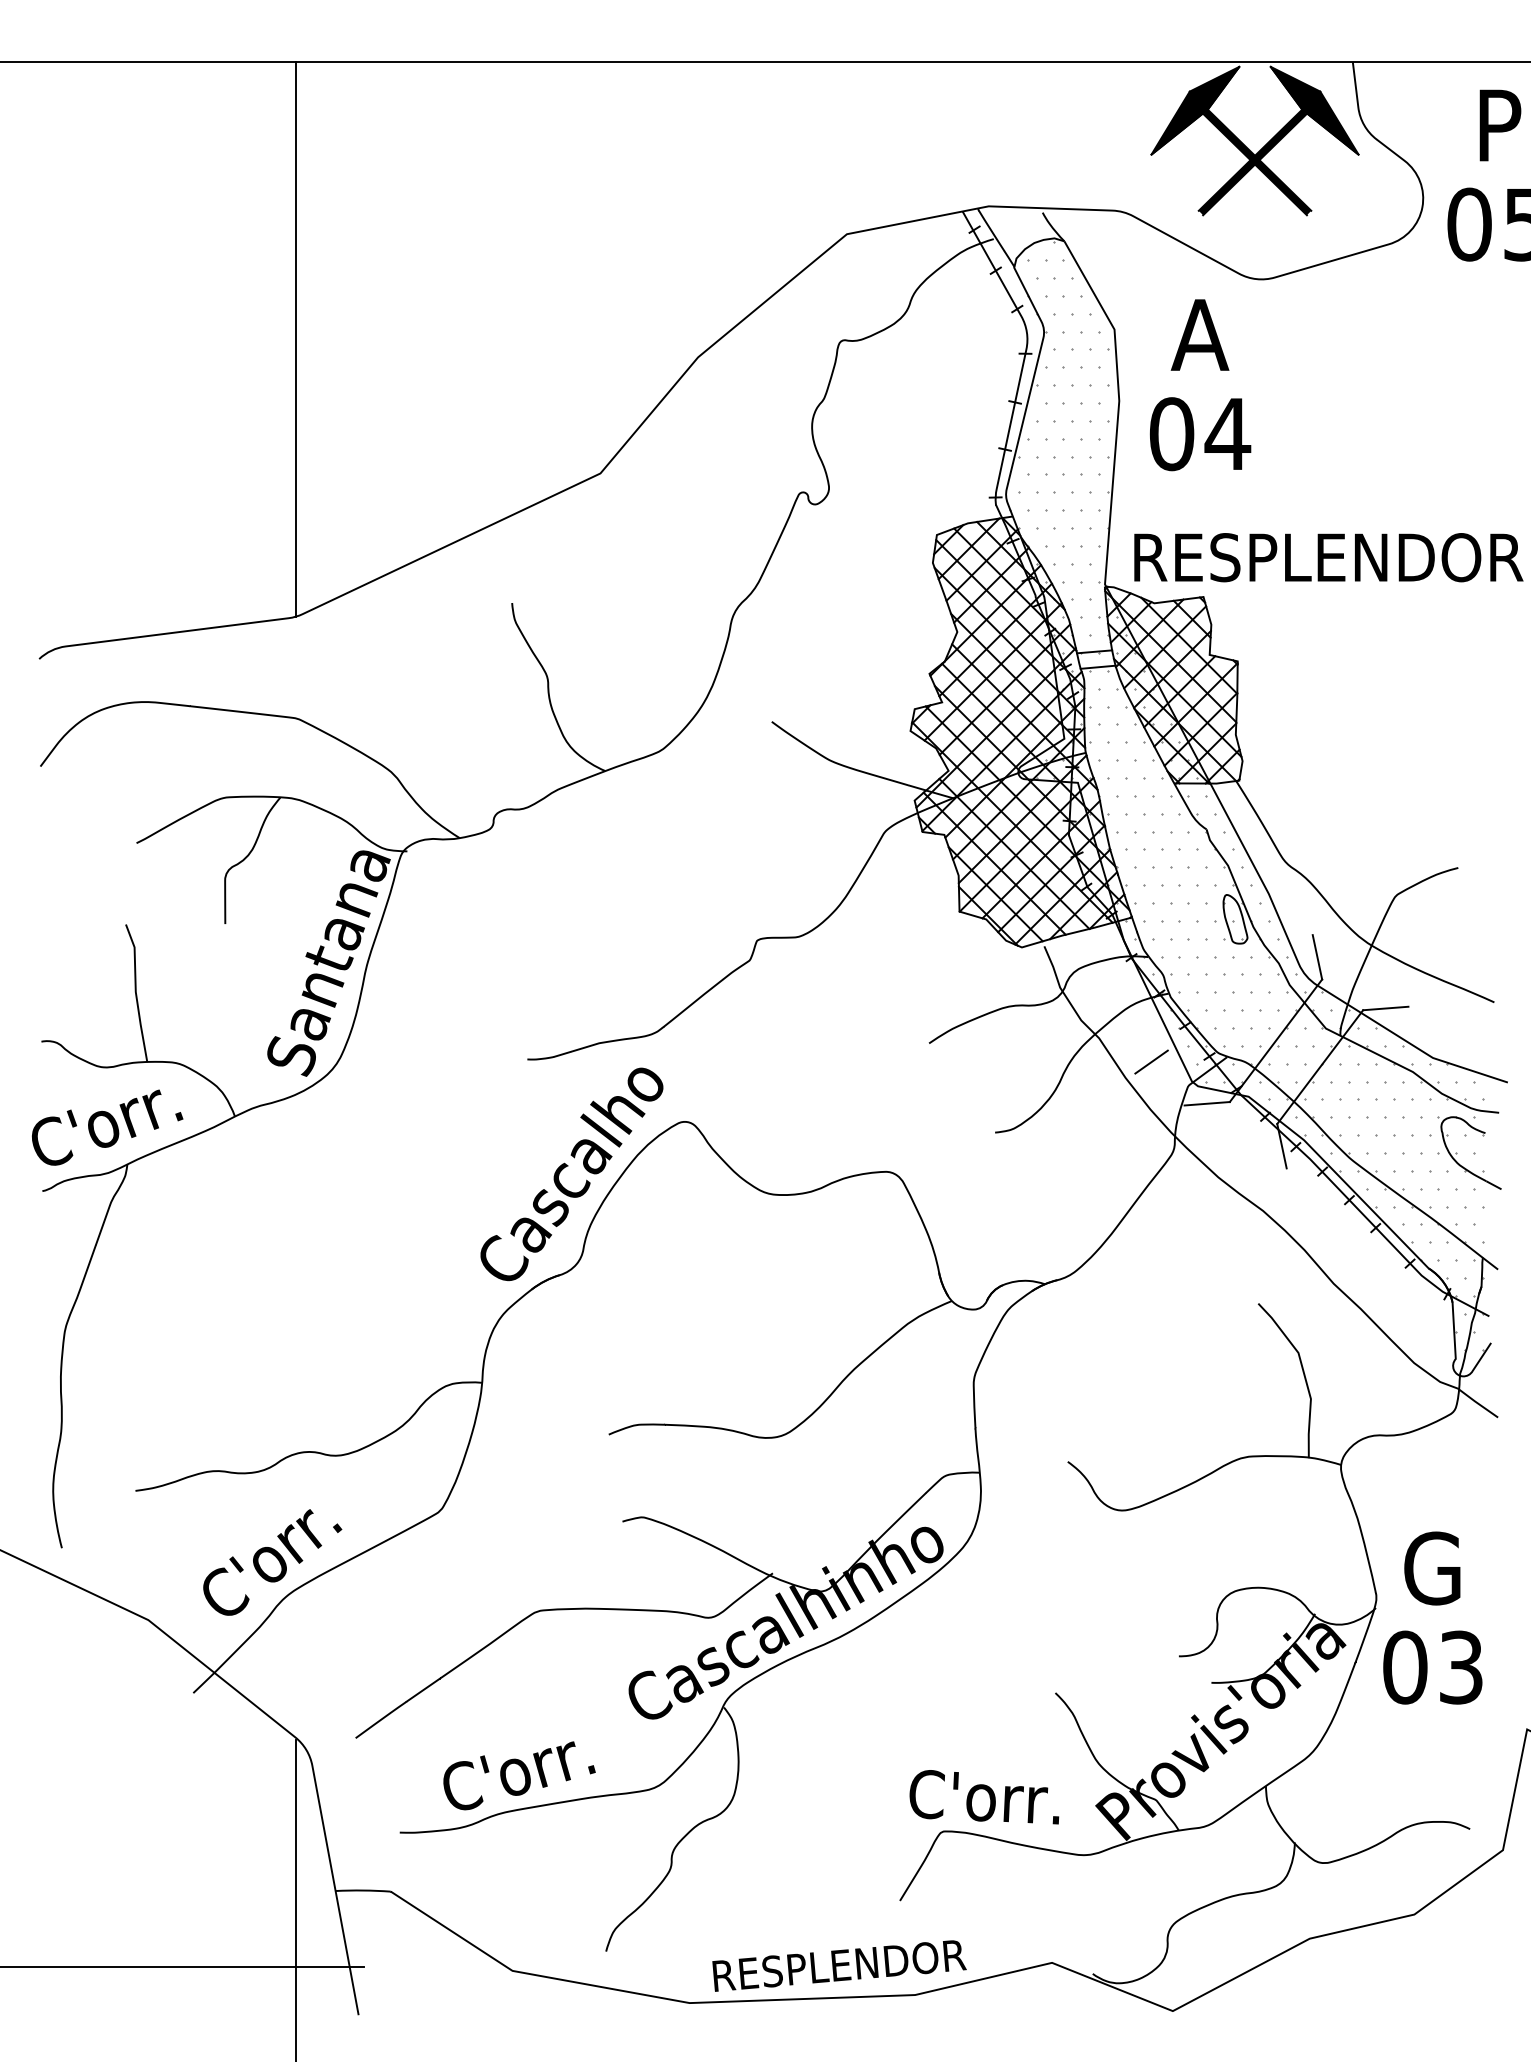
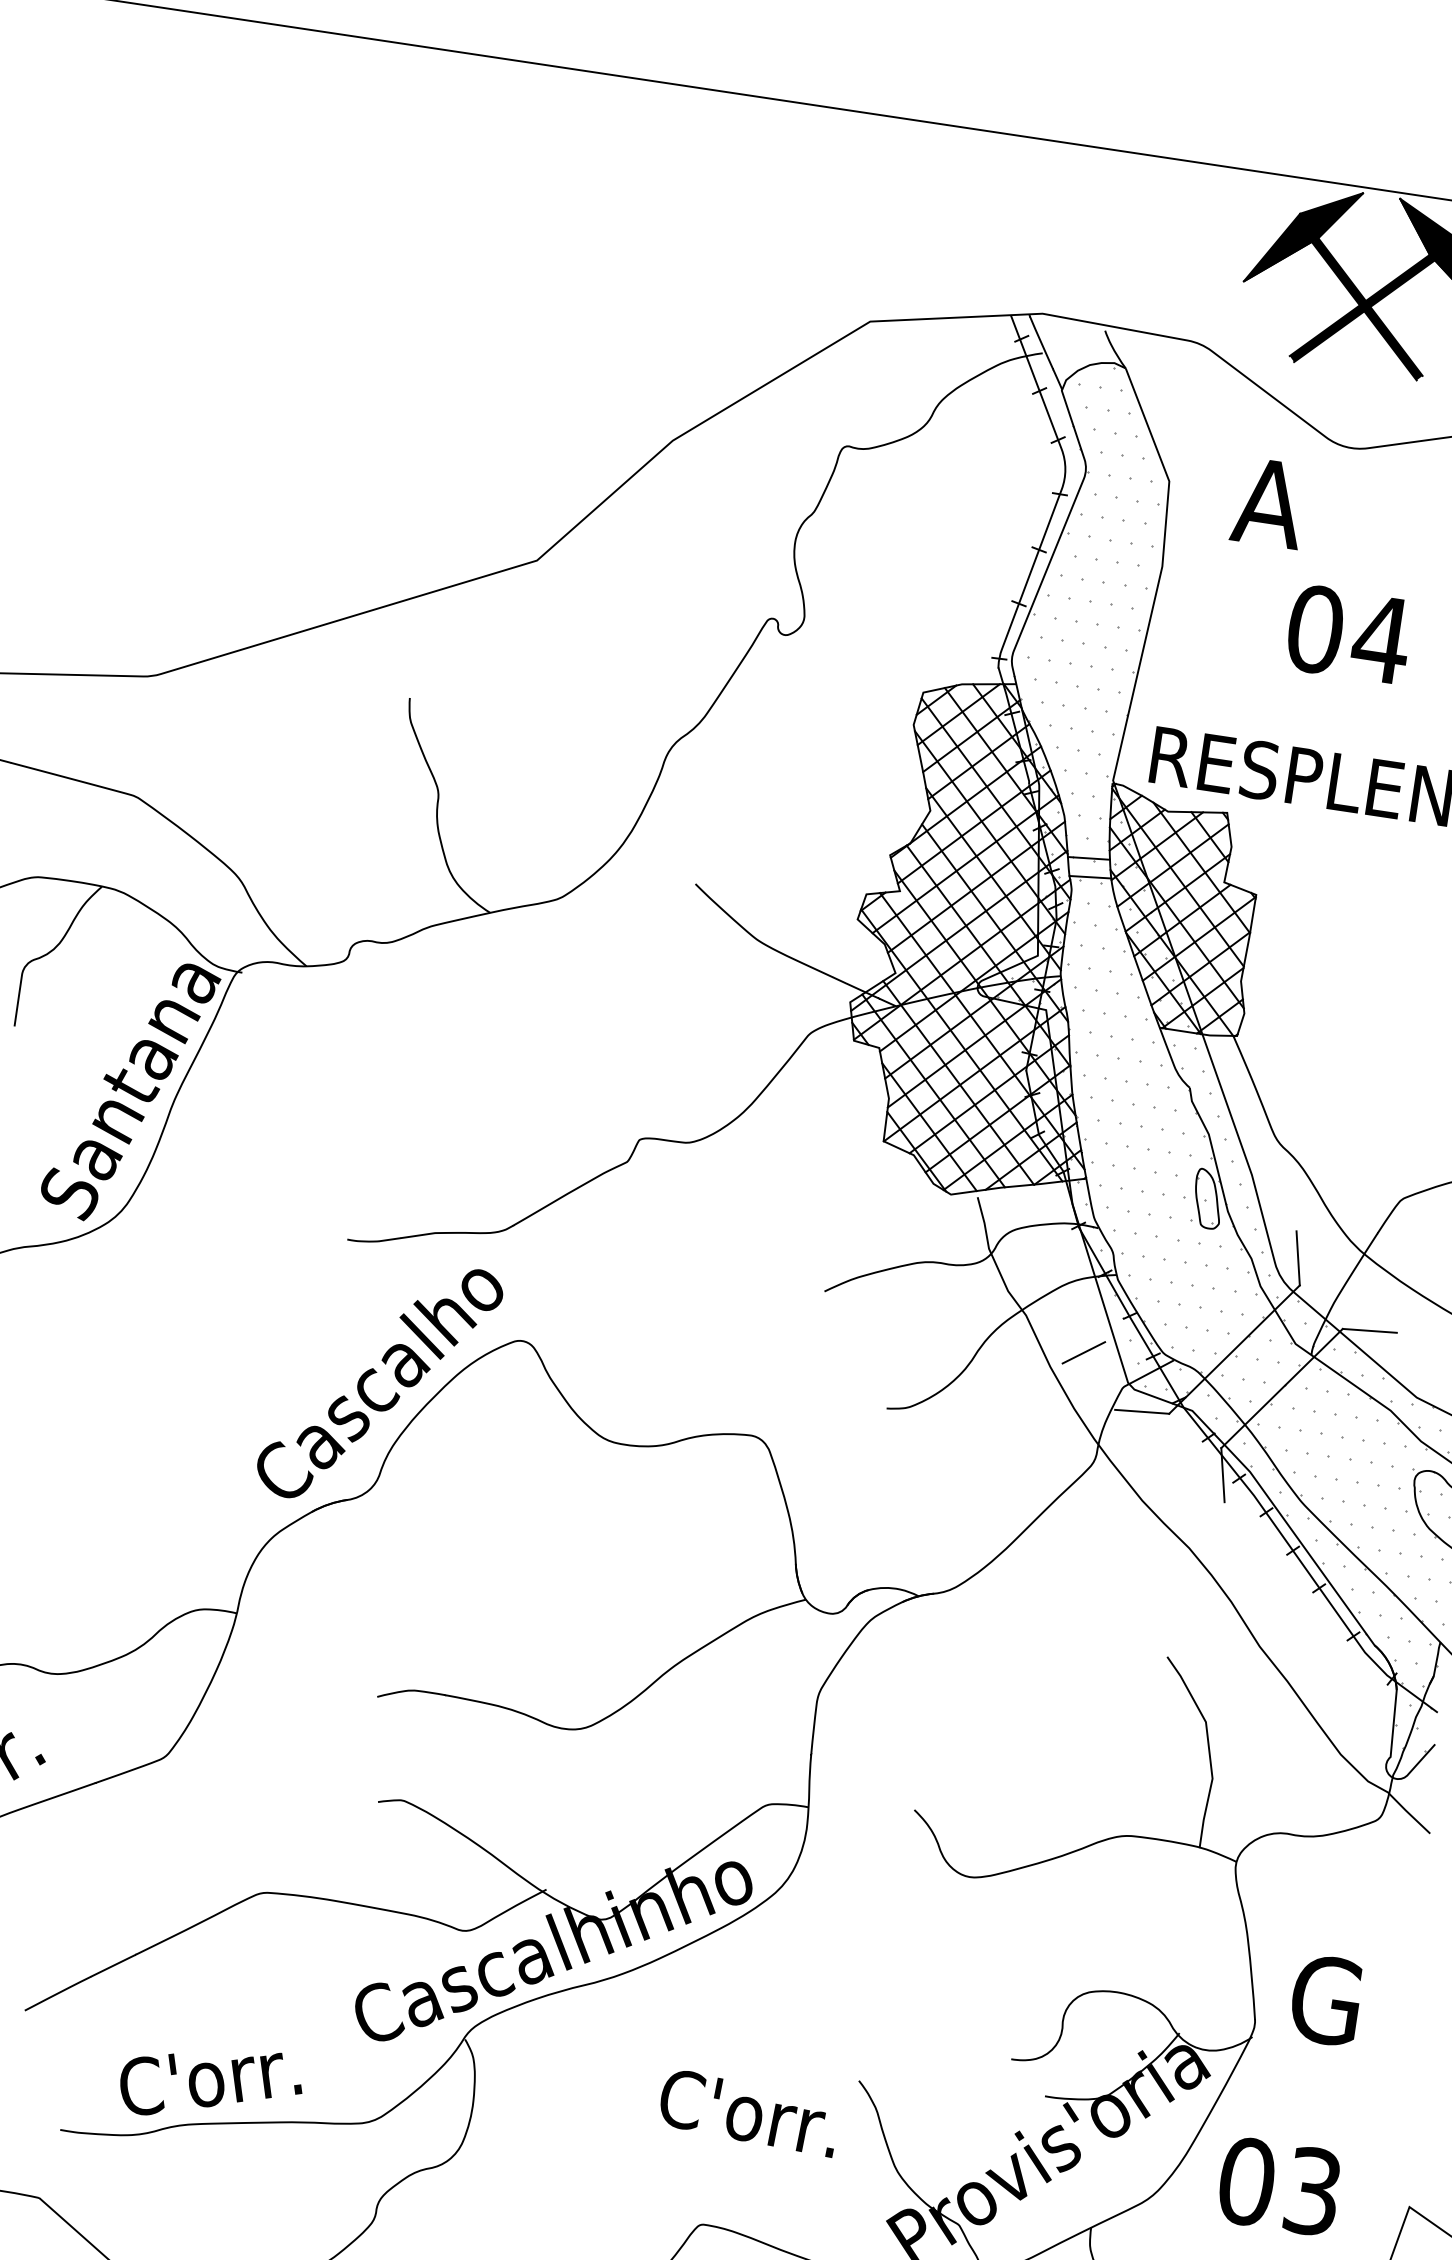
line: (296, 339) -> (201, 348), removed
text: (1200, 434) -> (1349, 634), moved
text: (1432, 1667) -> (1279, 2186), moved
text: (984, 1797) -> (749, 2113), moved

